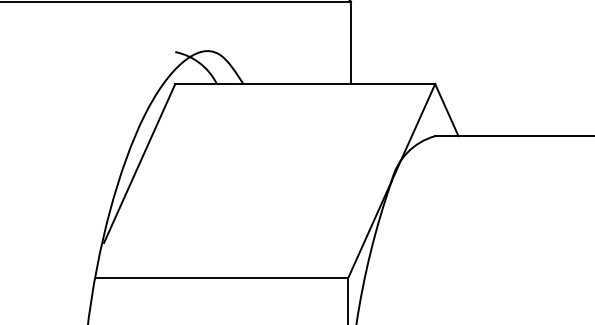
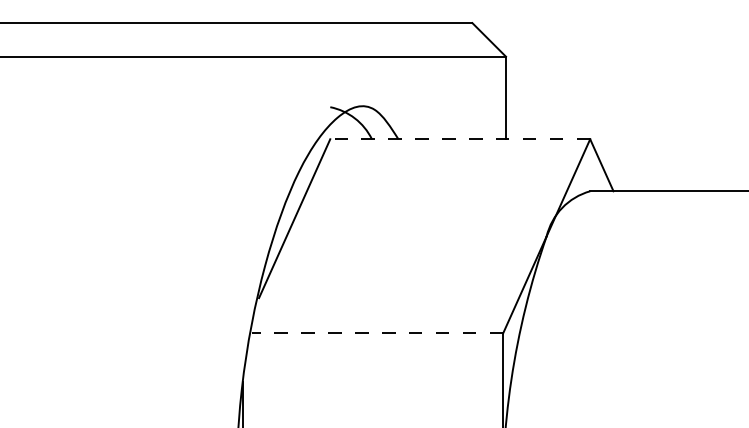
line: (305, 84) -> (460, 139), solid -> dashed
line: (222, 278) -> (377, 333), solid -> dashed

